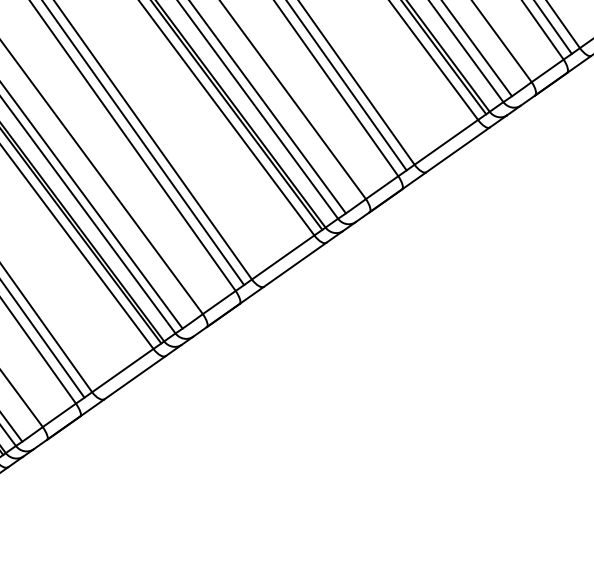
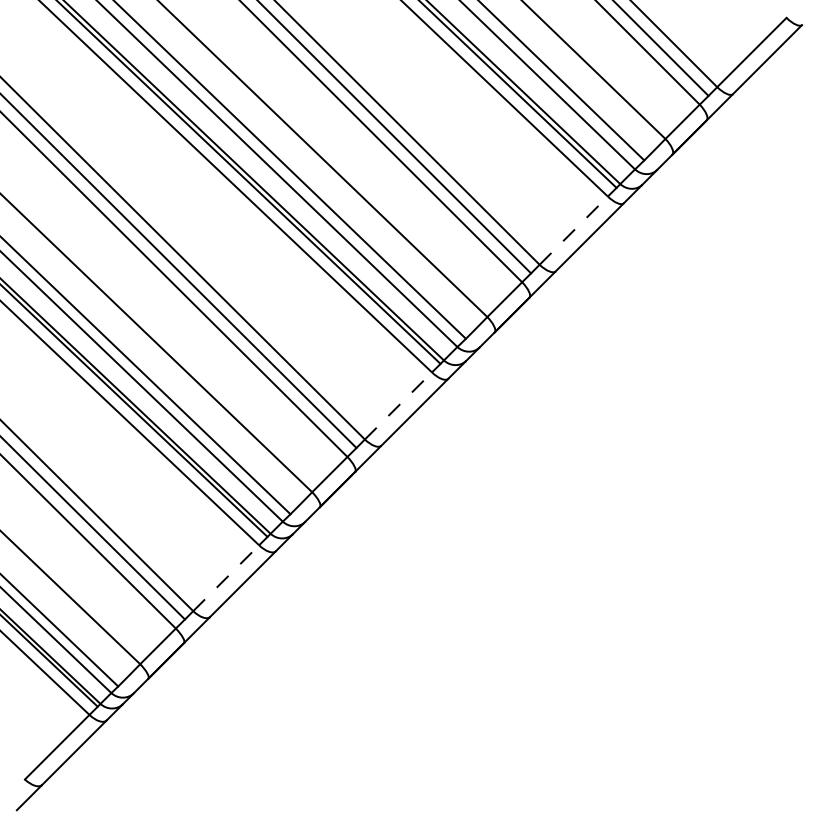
line: (446, 142) -> (574, 230), solid -> dashed
line: (283, 257) -> (398, 405), solid -> dashed
line: (123, 370) -> (226, 578), solid -> dashed

